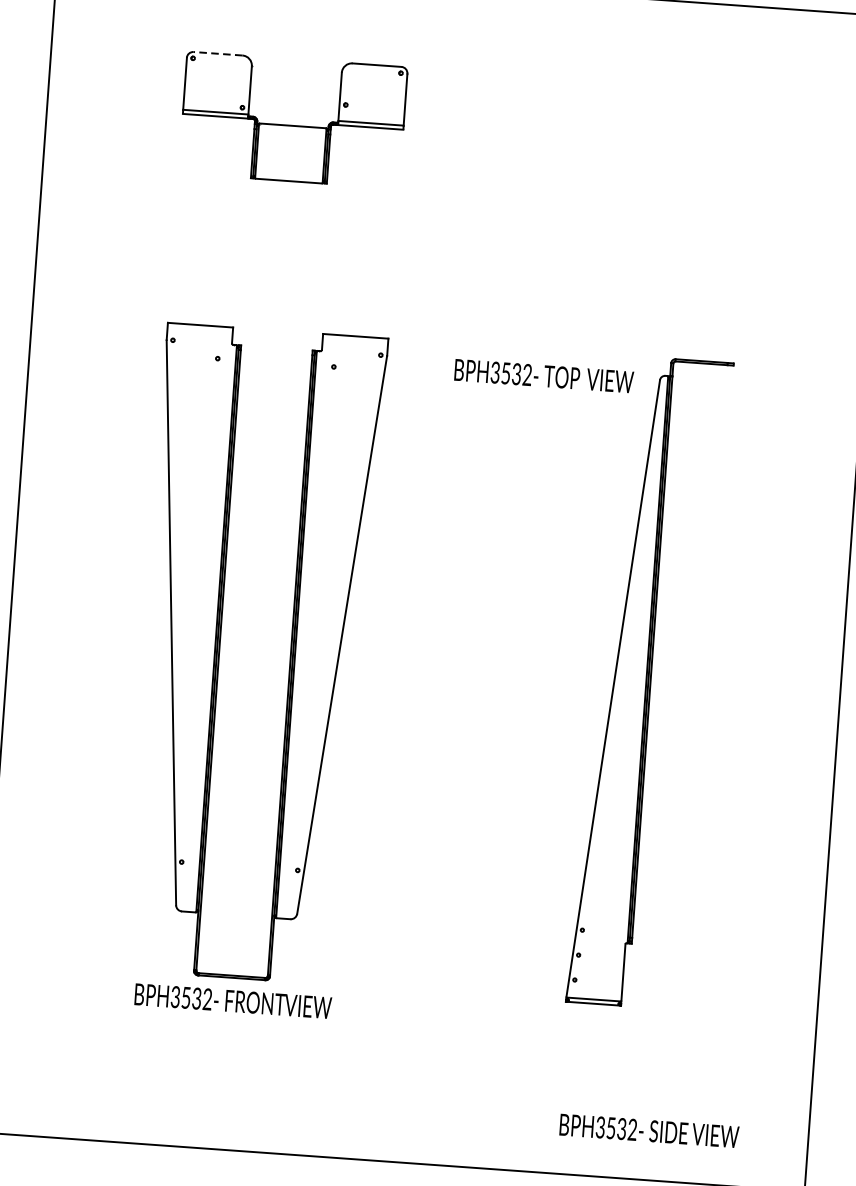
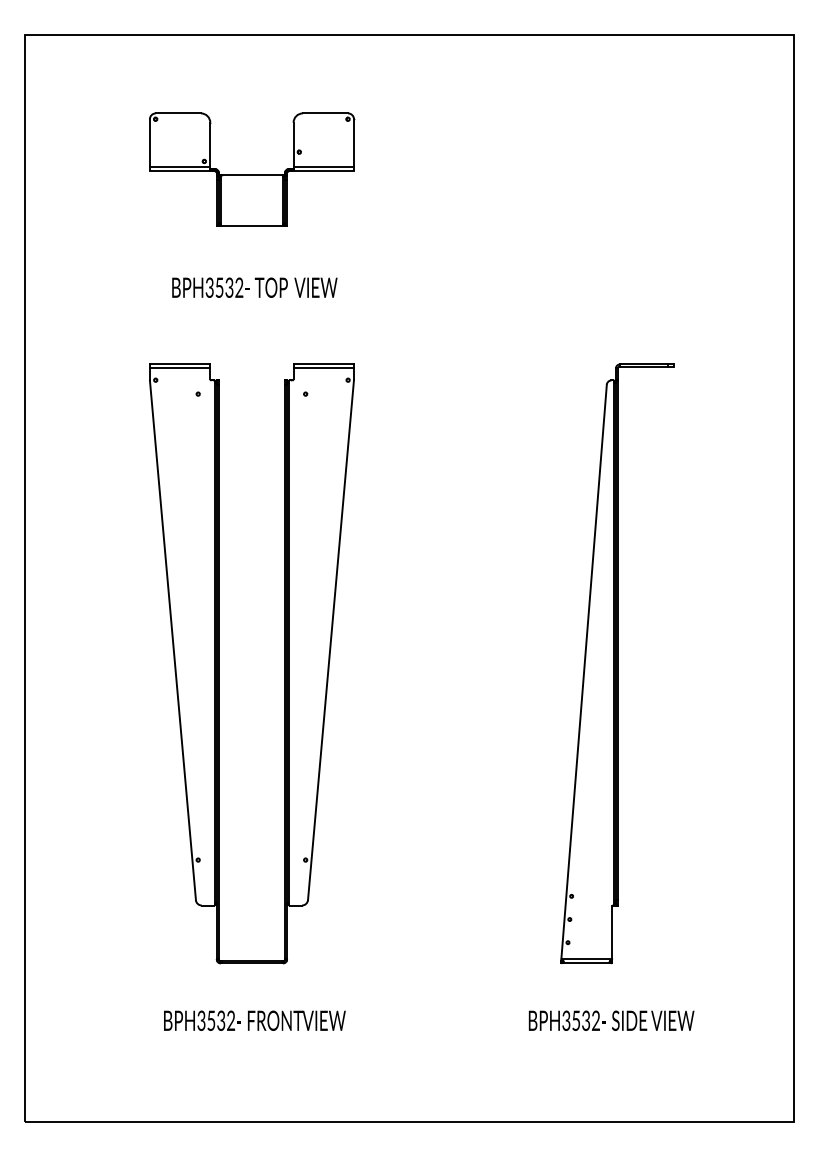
line: (218, 53) -> (178, 113), dashed -> solid
line: (199, 329) -> (179, 368), added
line: (355, 340) -> (323, 368), added
text: (543, 375) -> (254, 287), moved
text: (232, 1000) -> (254, 1020), moved
text: (649, 1130) -> (611, 1020), moved

